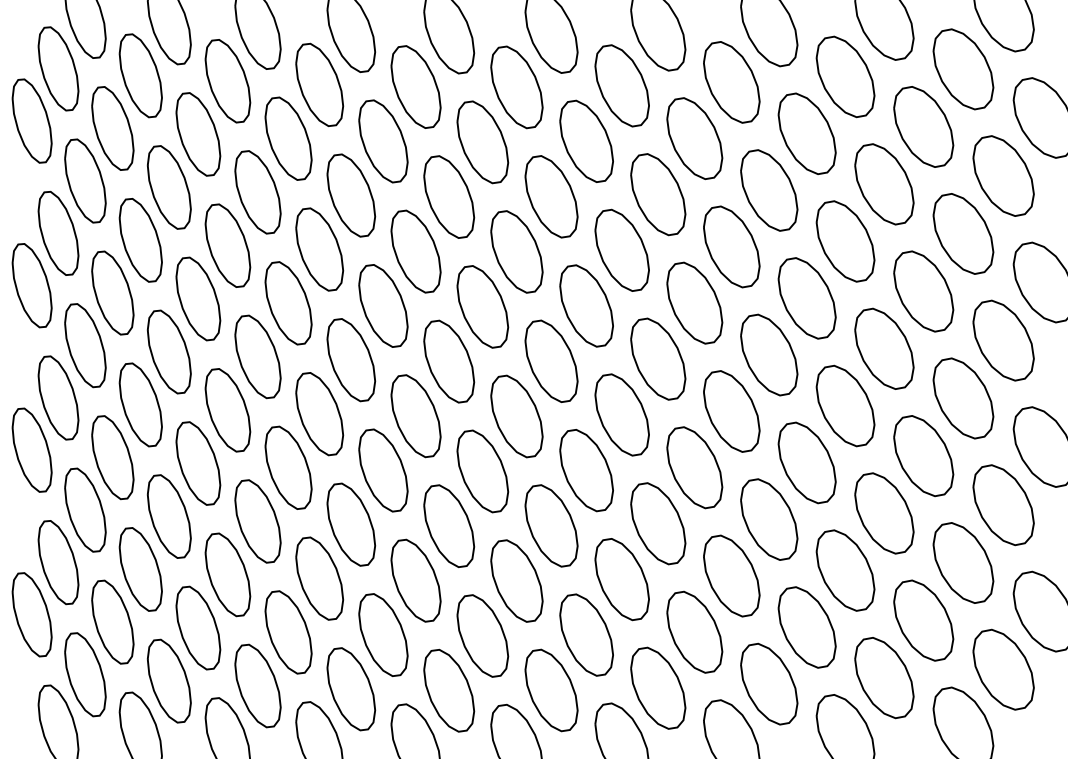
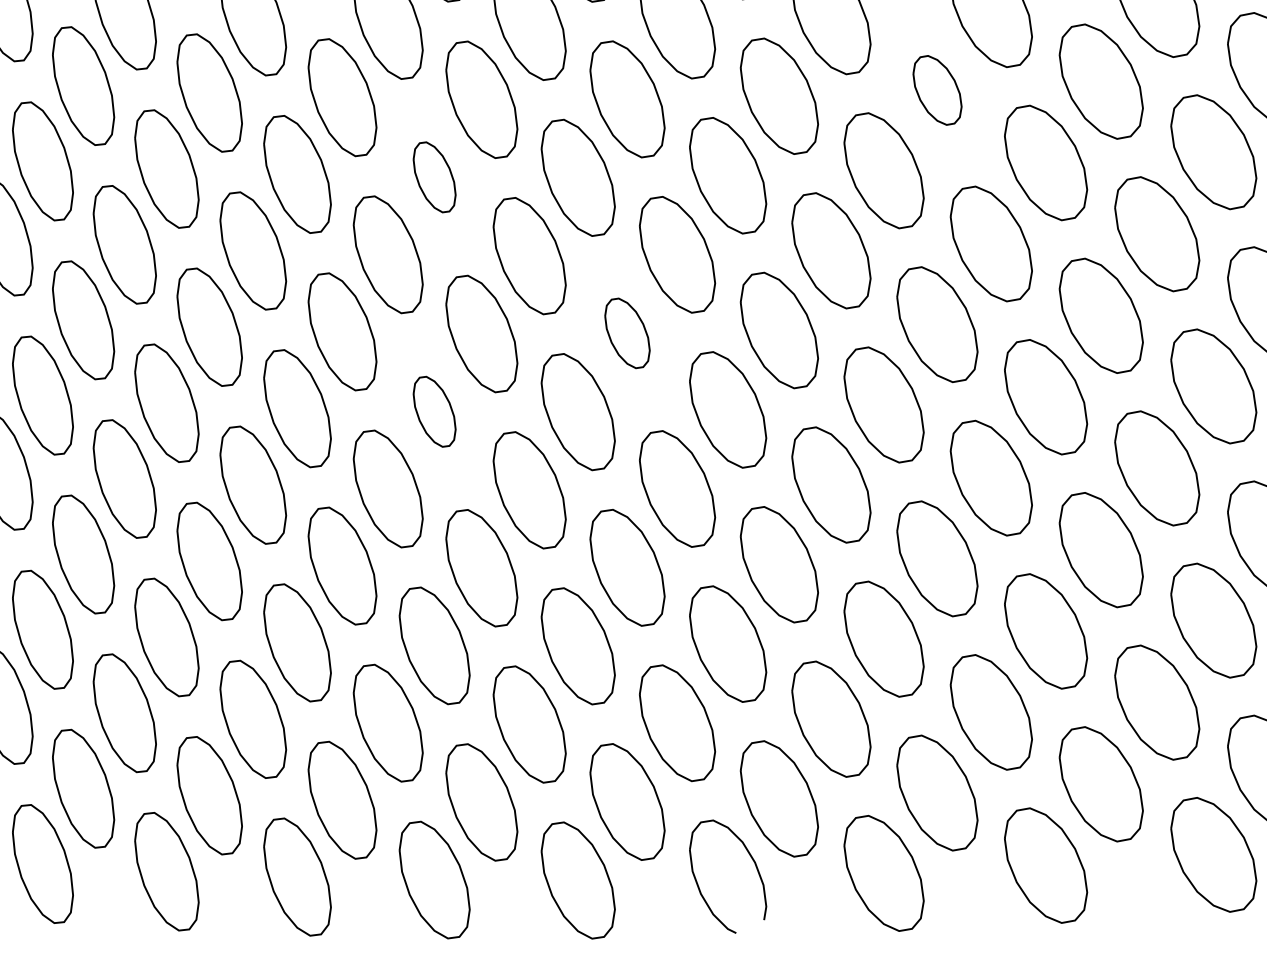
part: (769, 190) -> (937, 90), size x0.6
part: (415, 251) -> (433, 177), size x0.6
part: (551, 360) -> (627, 332), size x0.6
part: (415, 416) -> (433, 412), size x0.6

